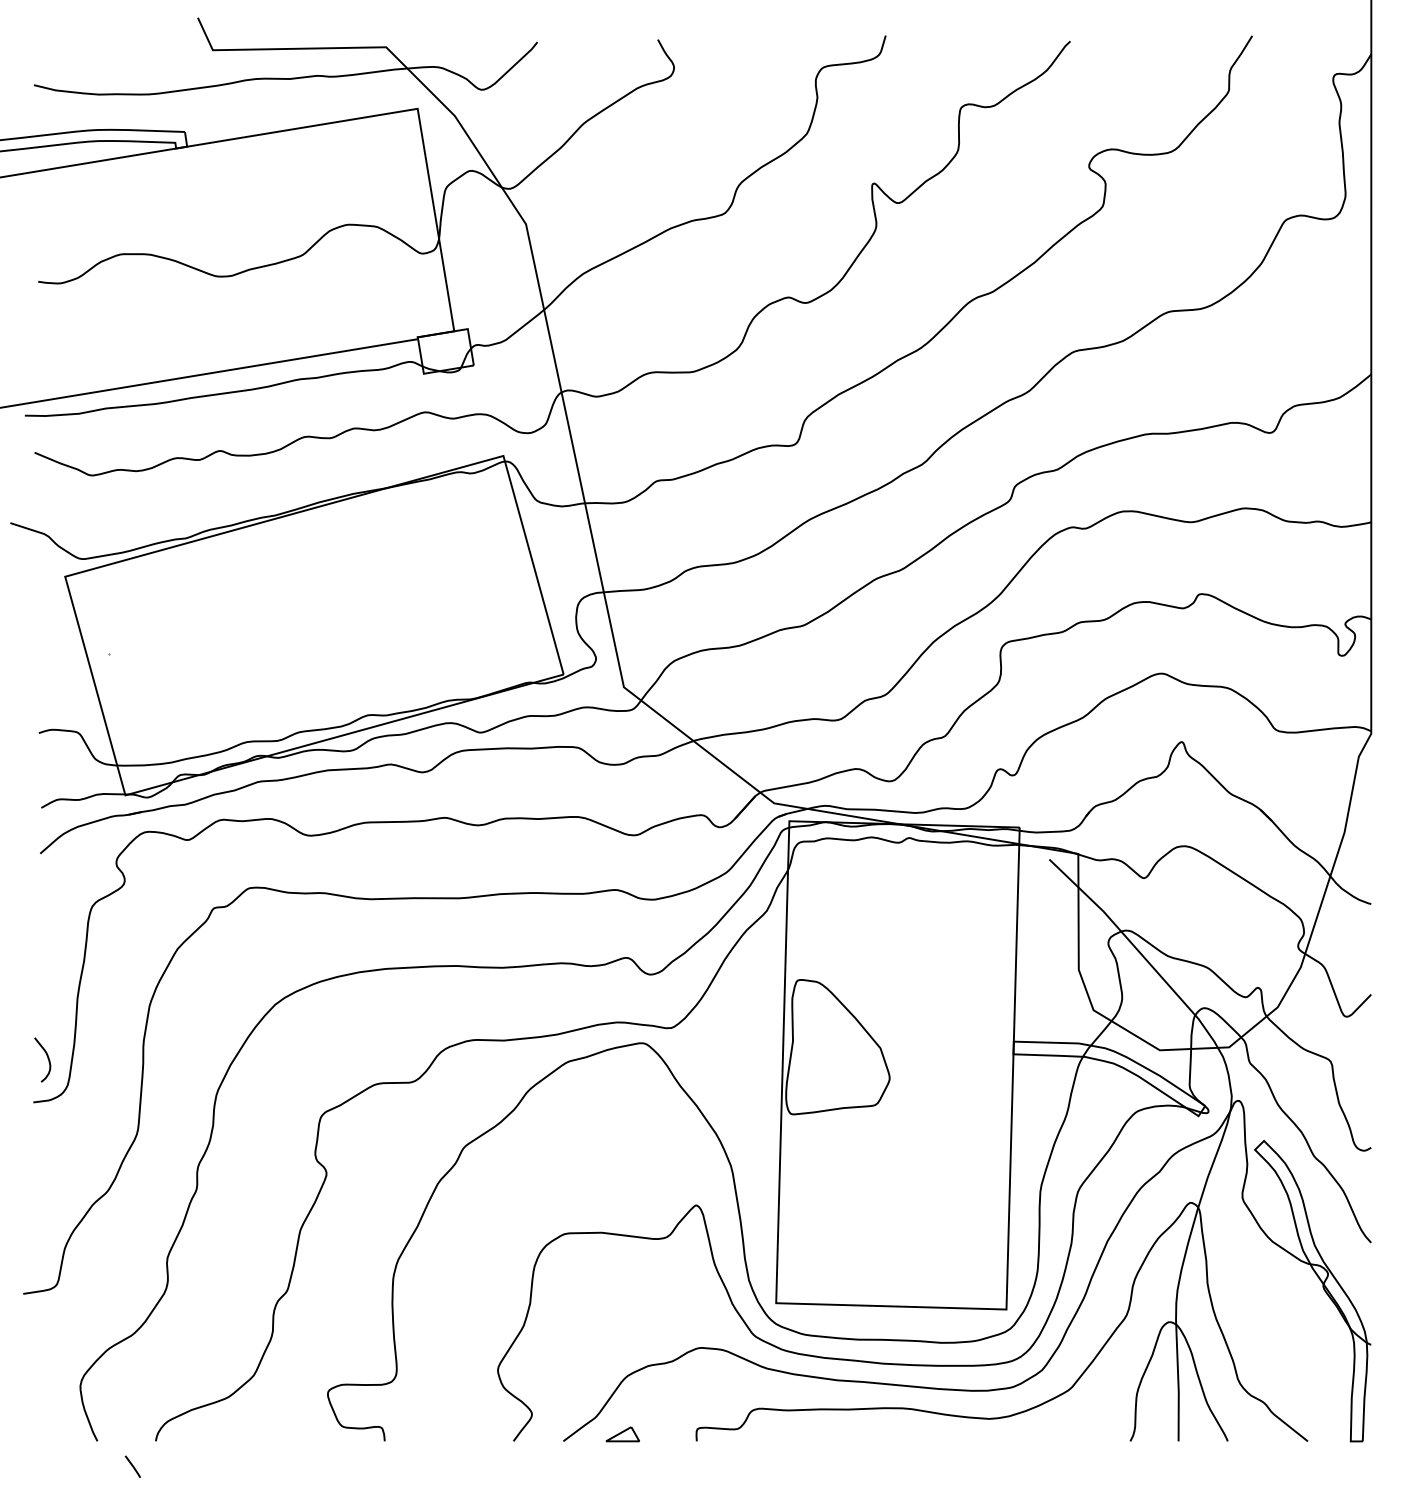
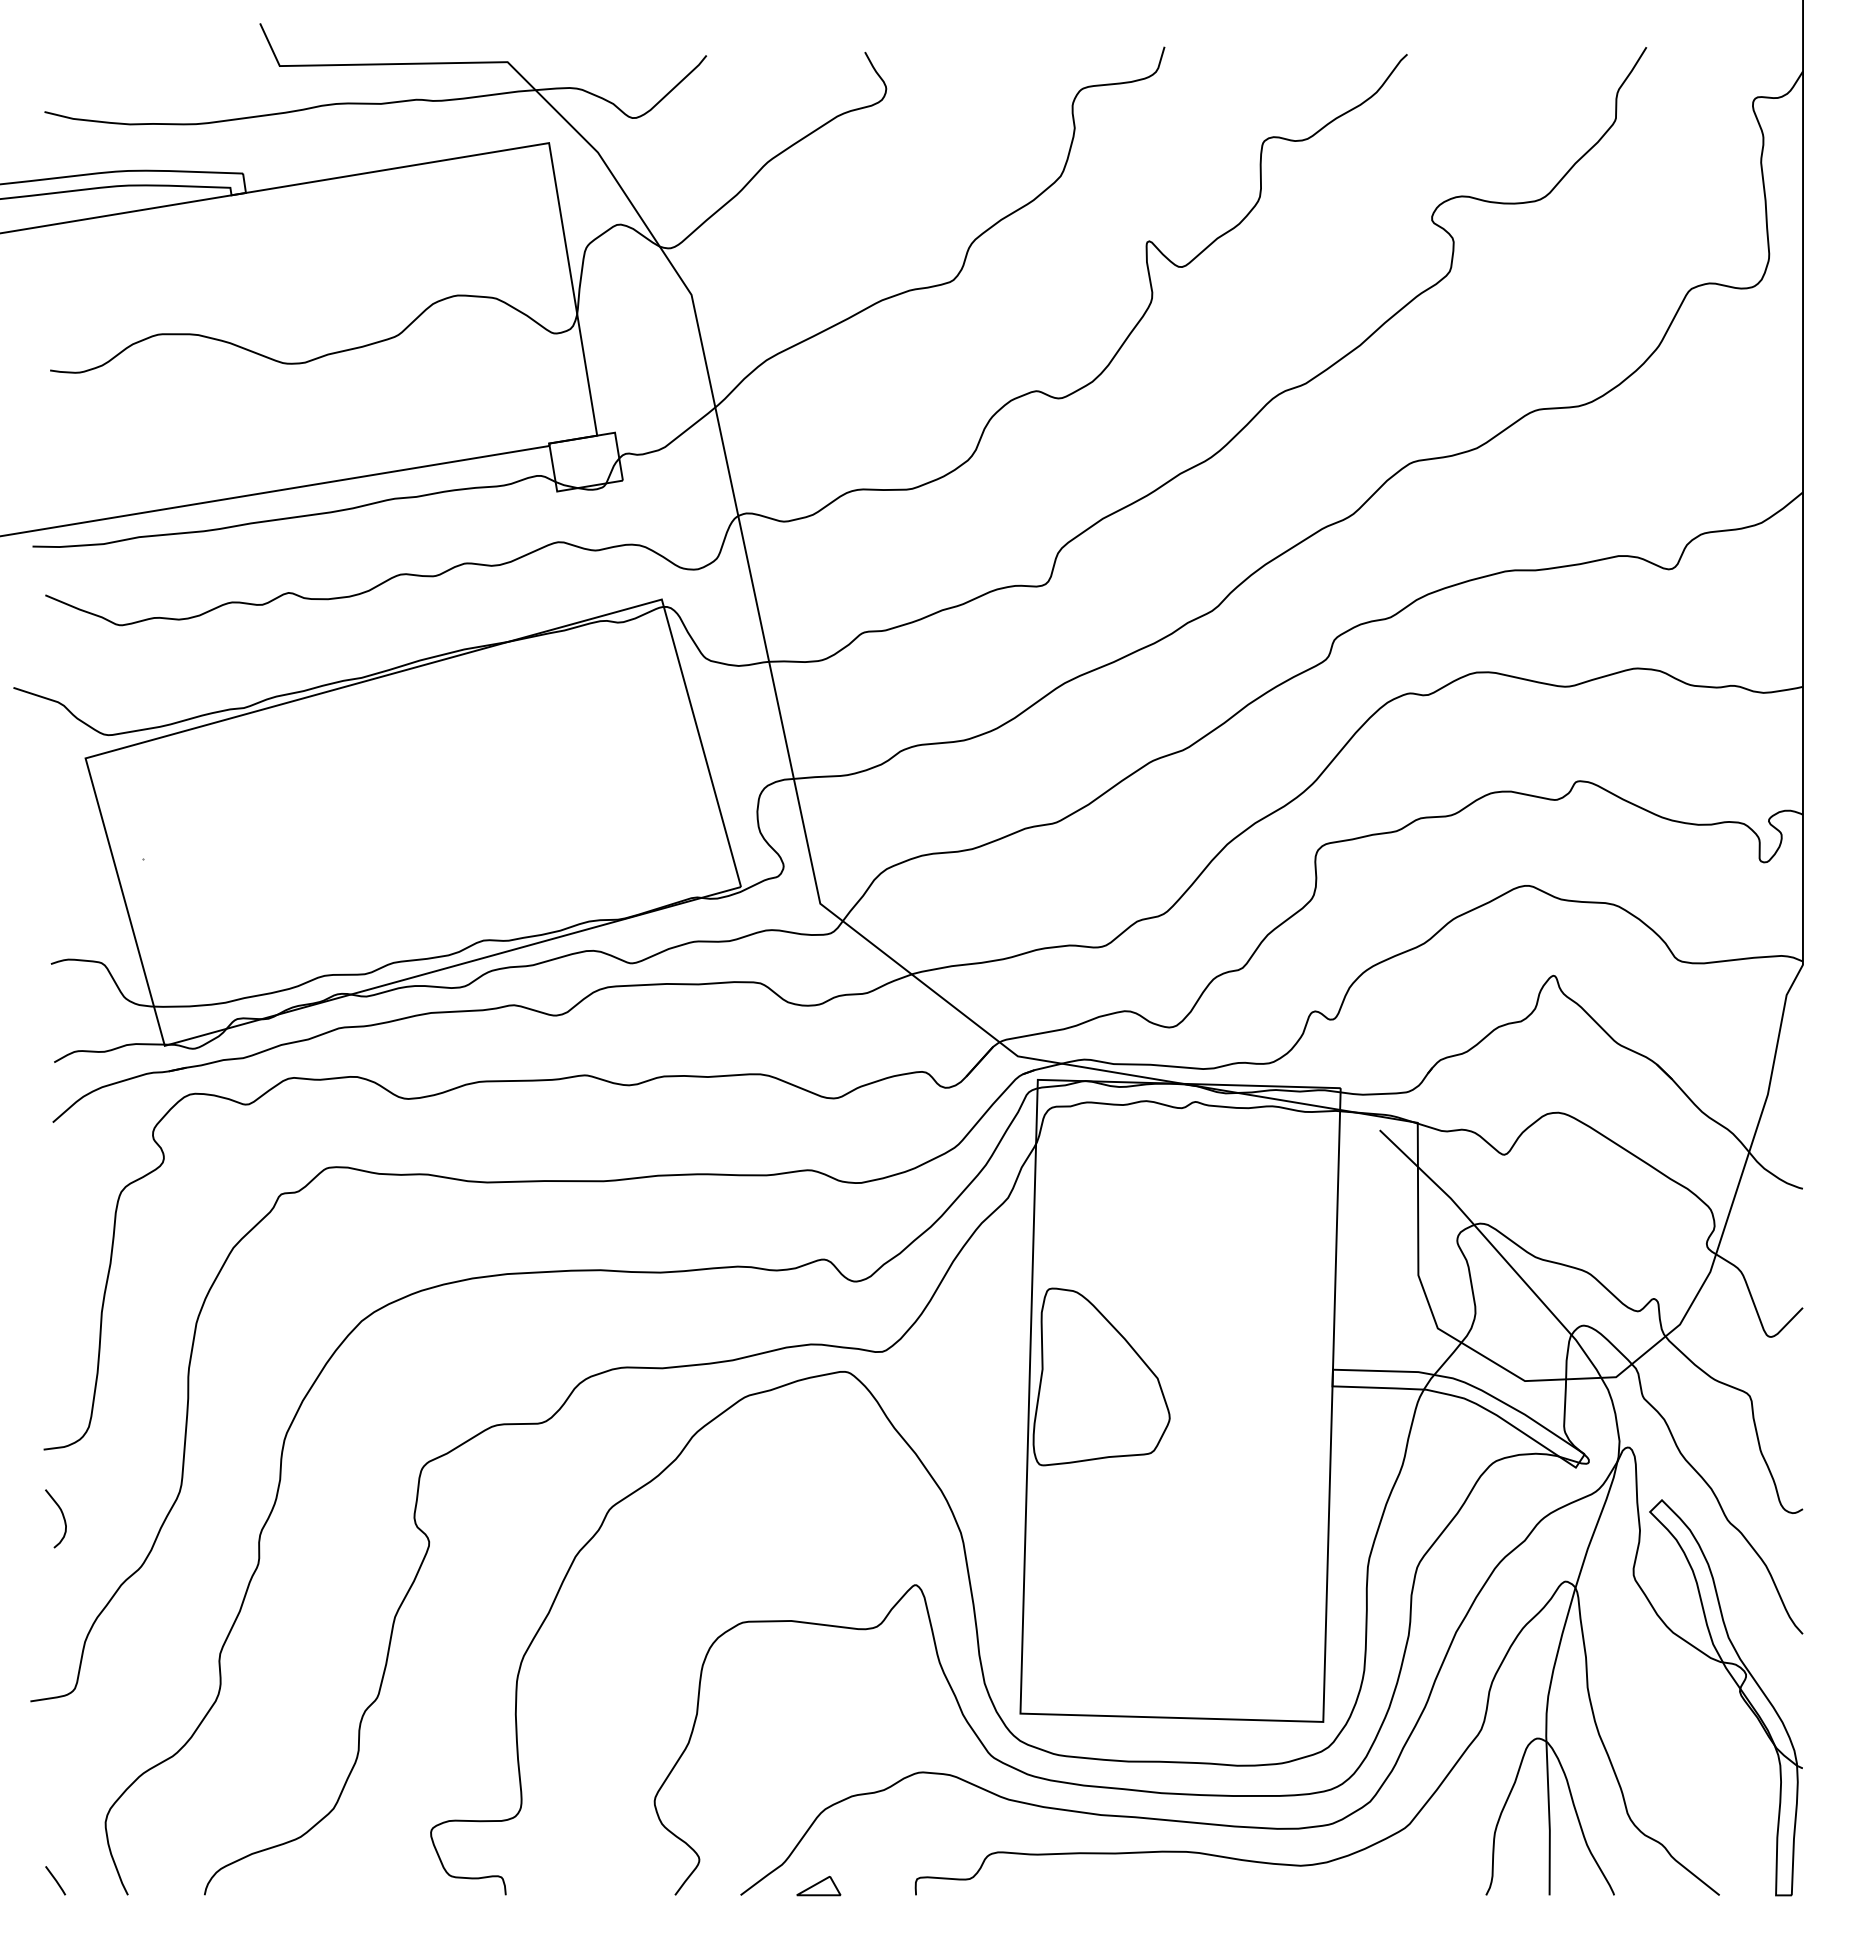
curve: (47, 1058) -> (62, 1516), moved
line: (132, 1466) -> (55, 1880), moved

